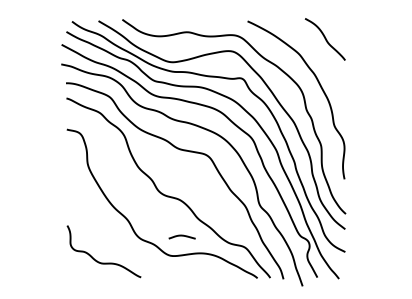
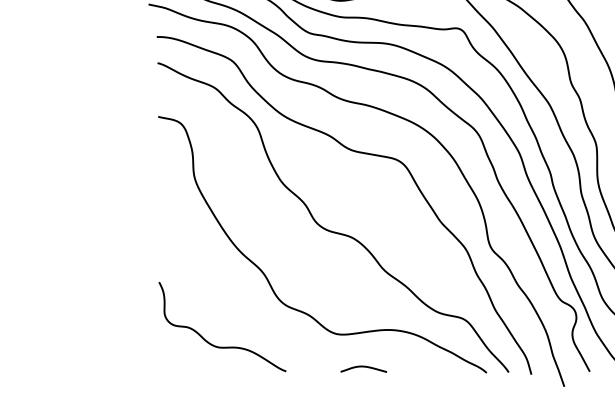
curve: (181, 236) -> (362, 368), moved

